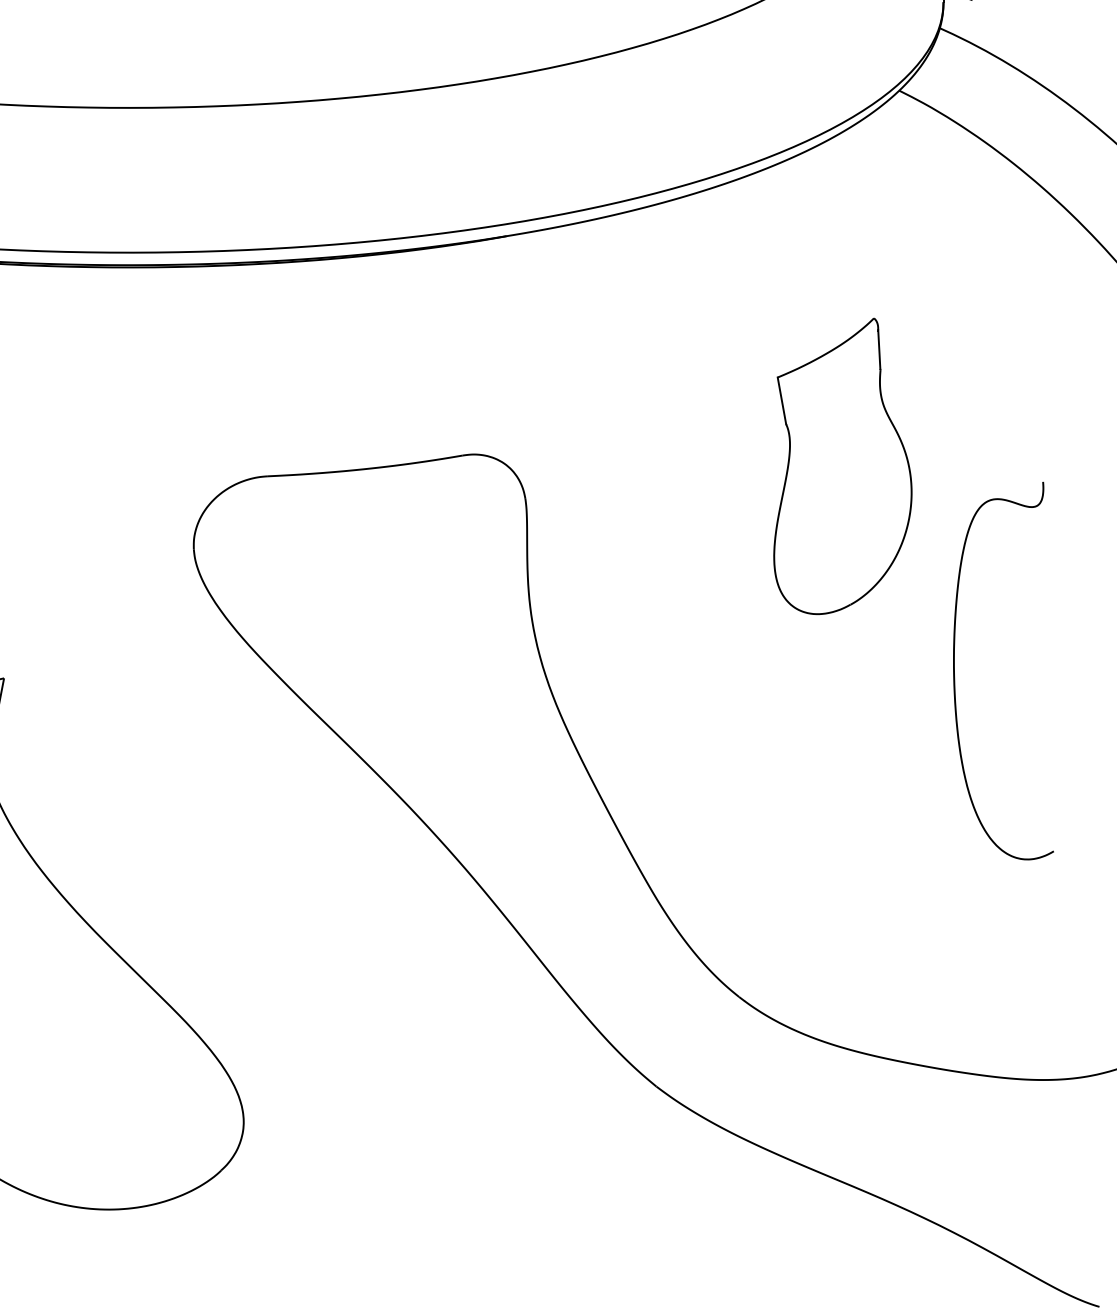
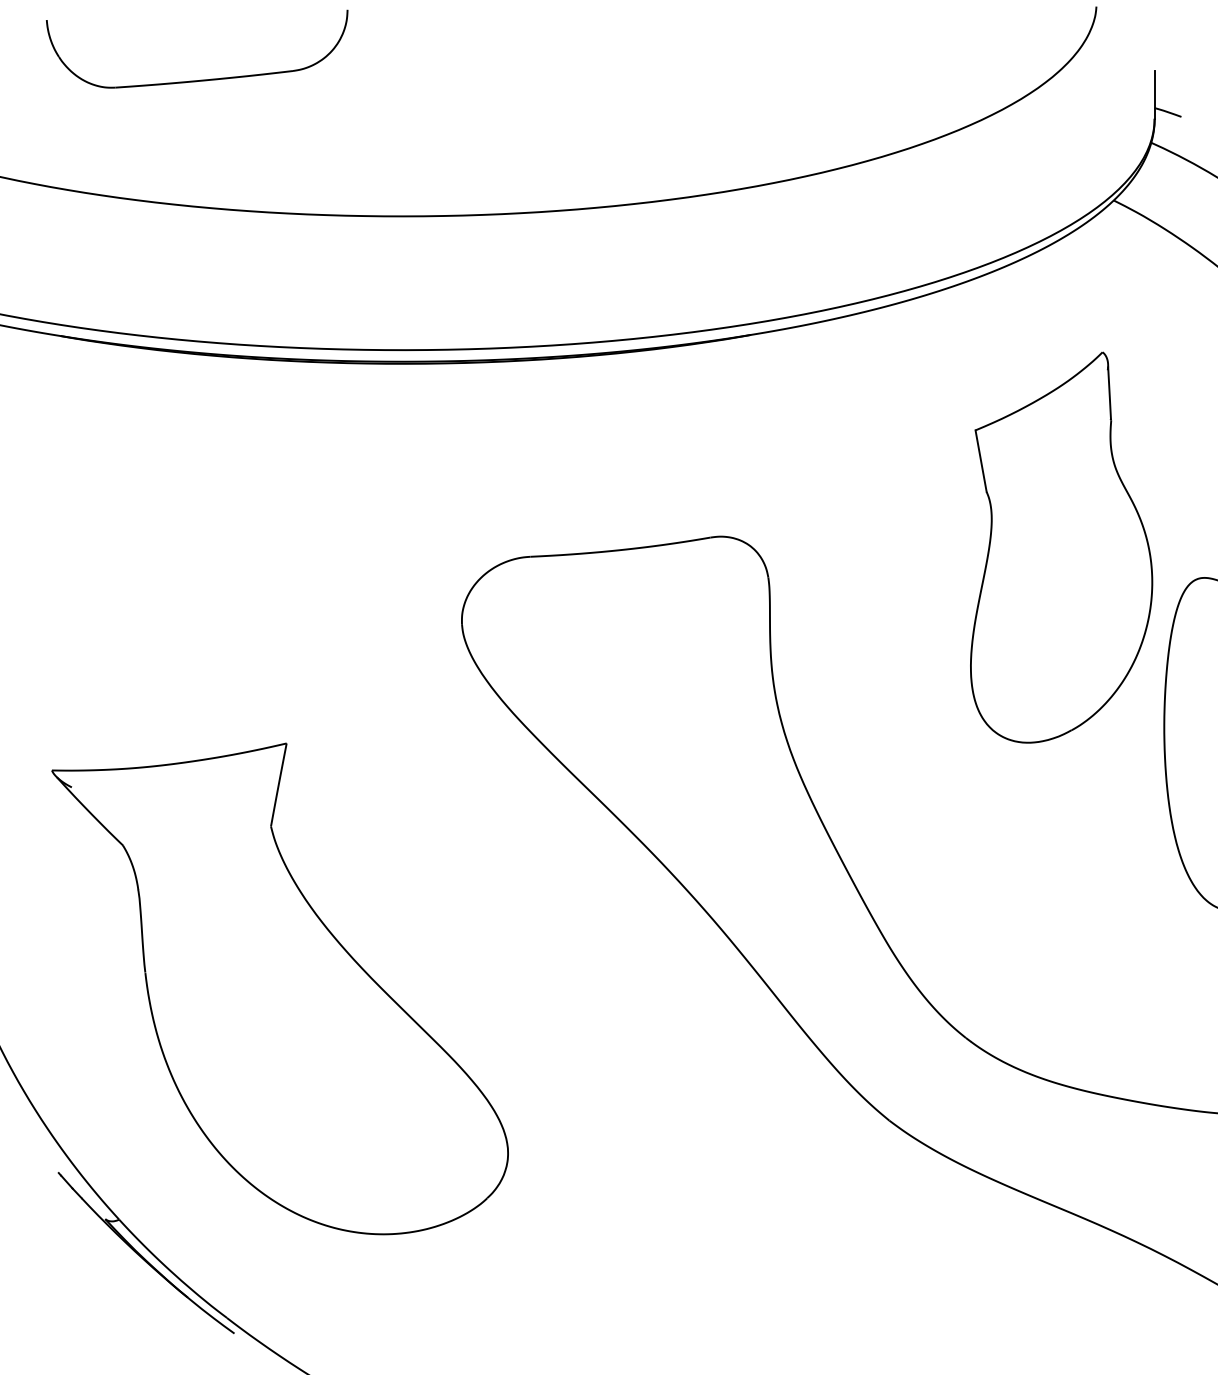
part: (842, 466) -> (1061, 547), size x1.43

